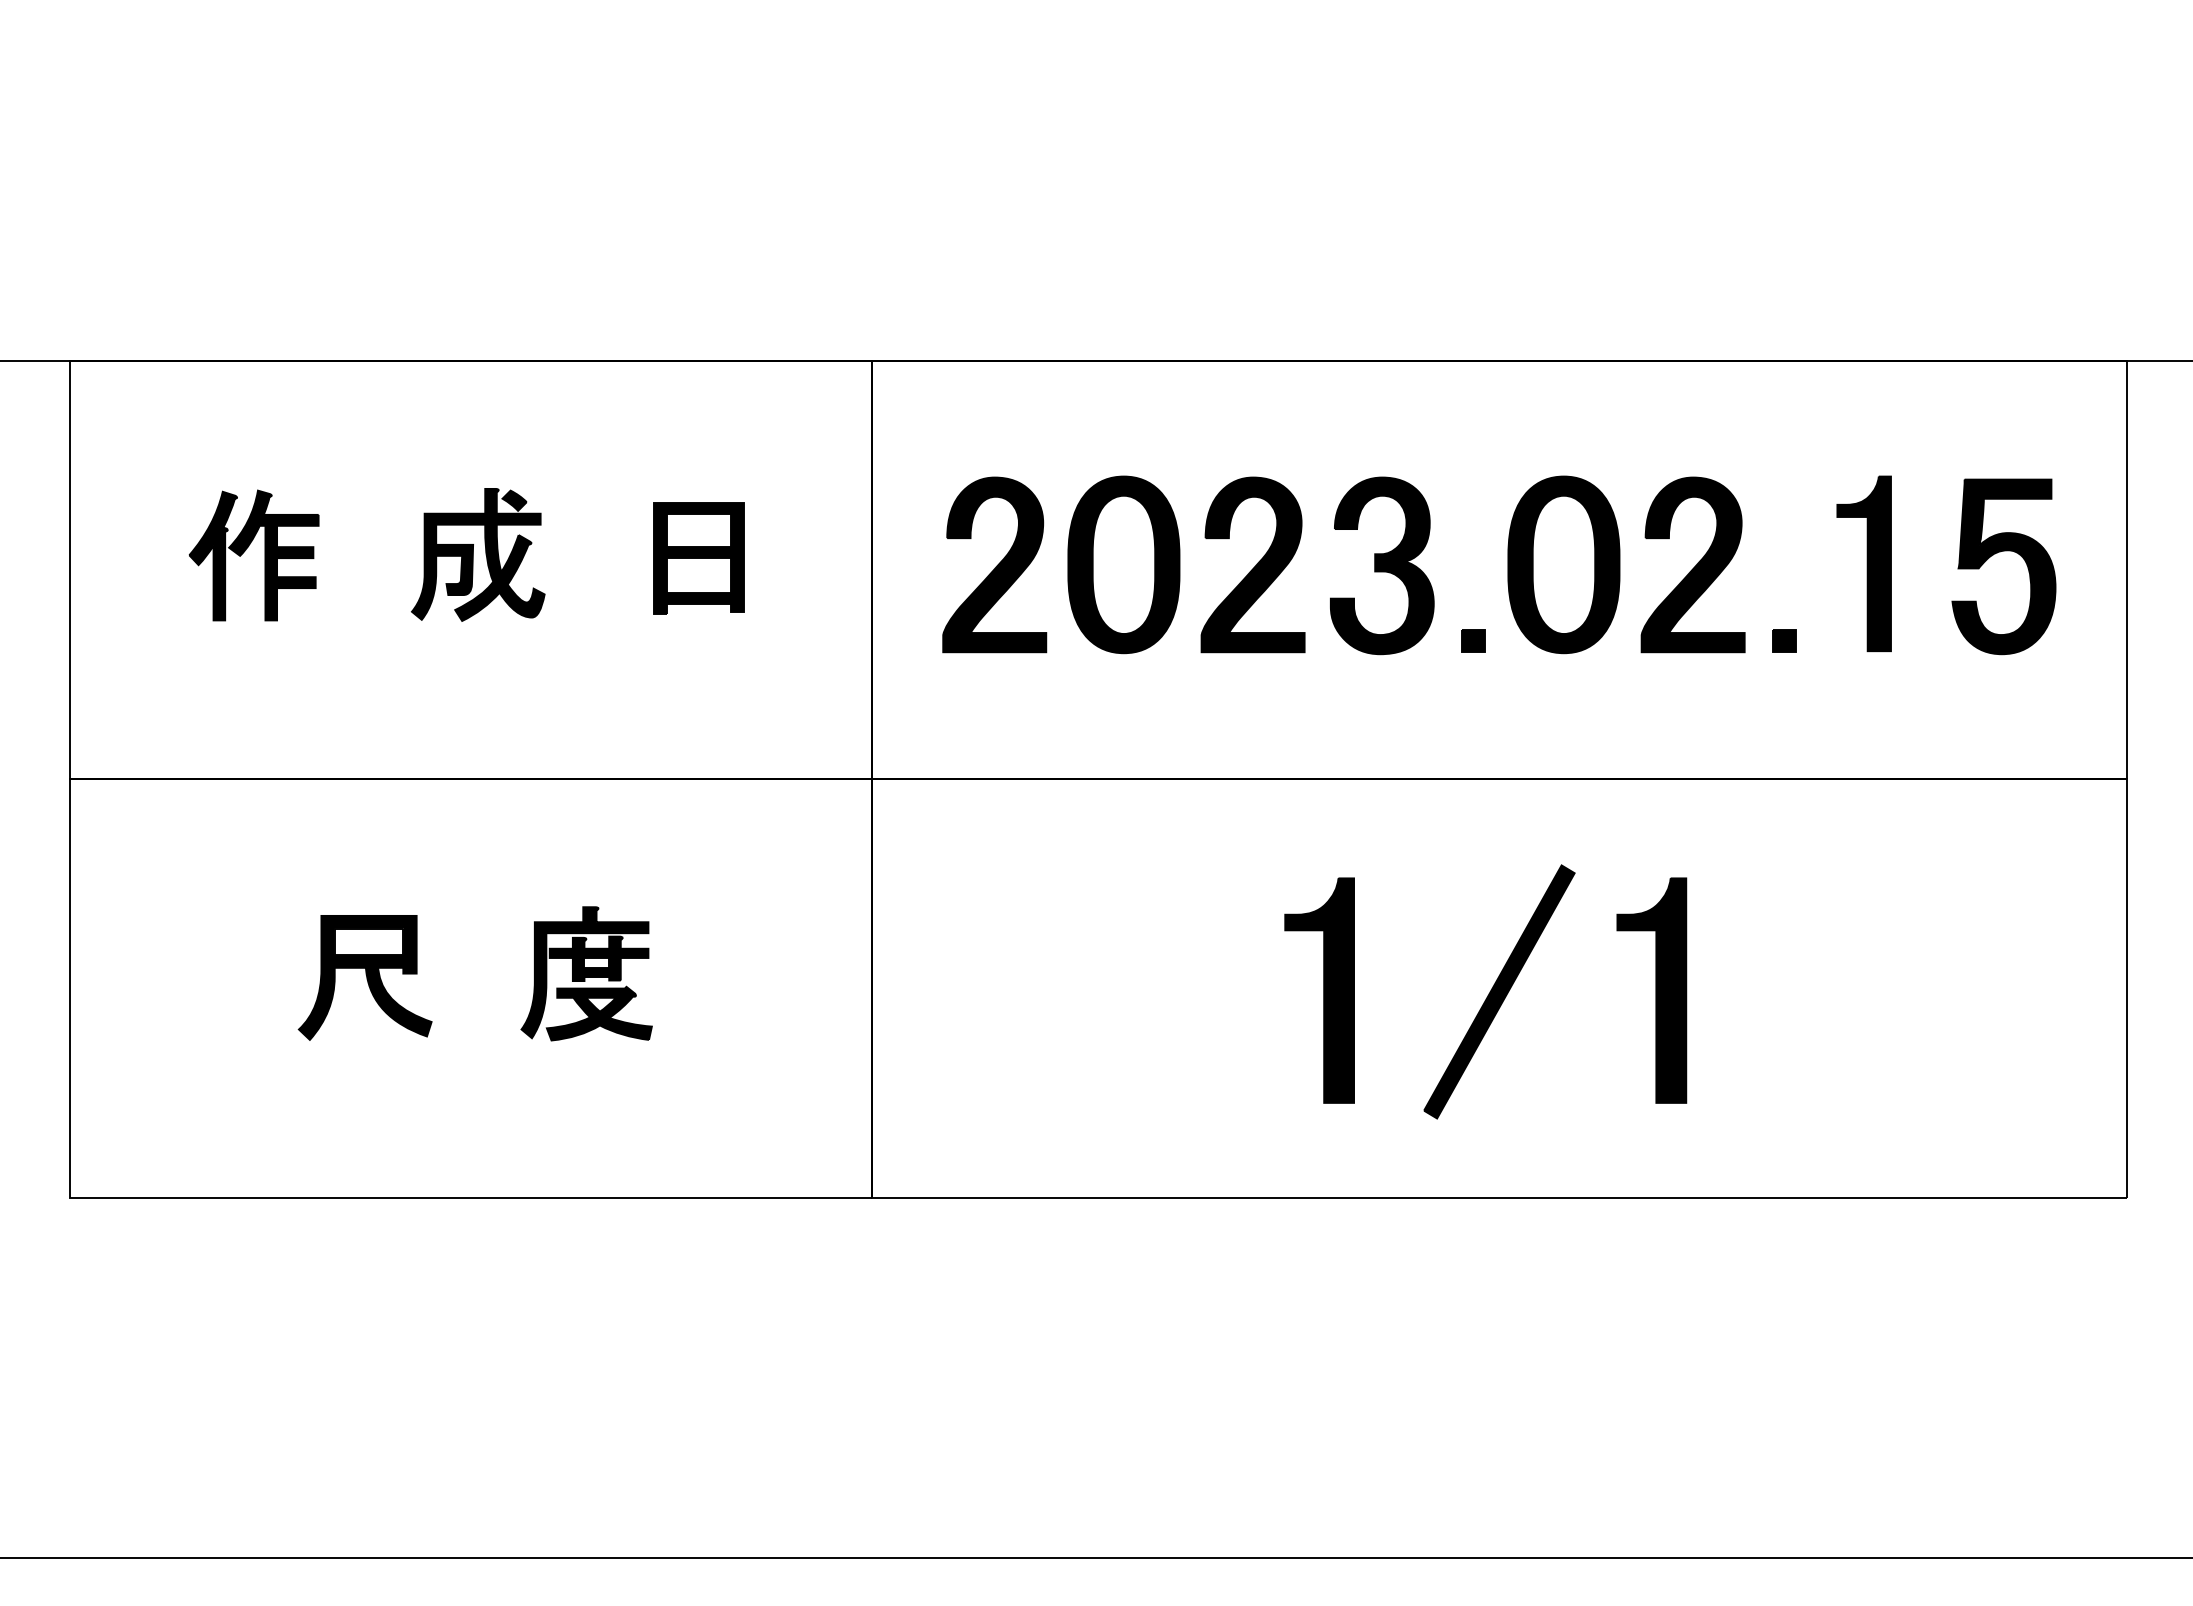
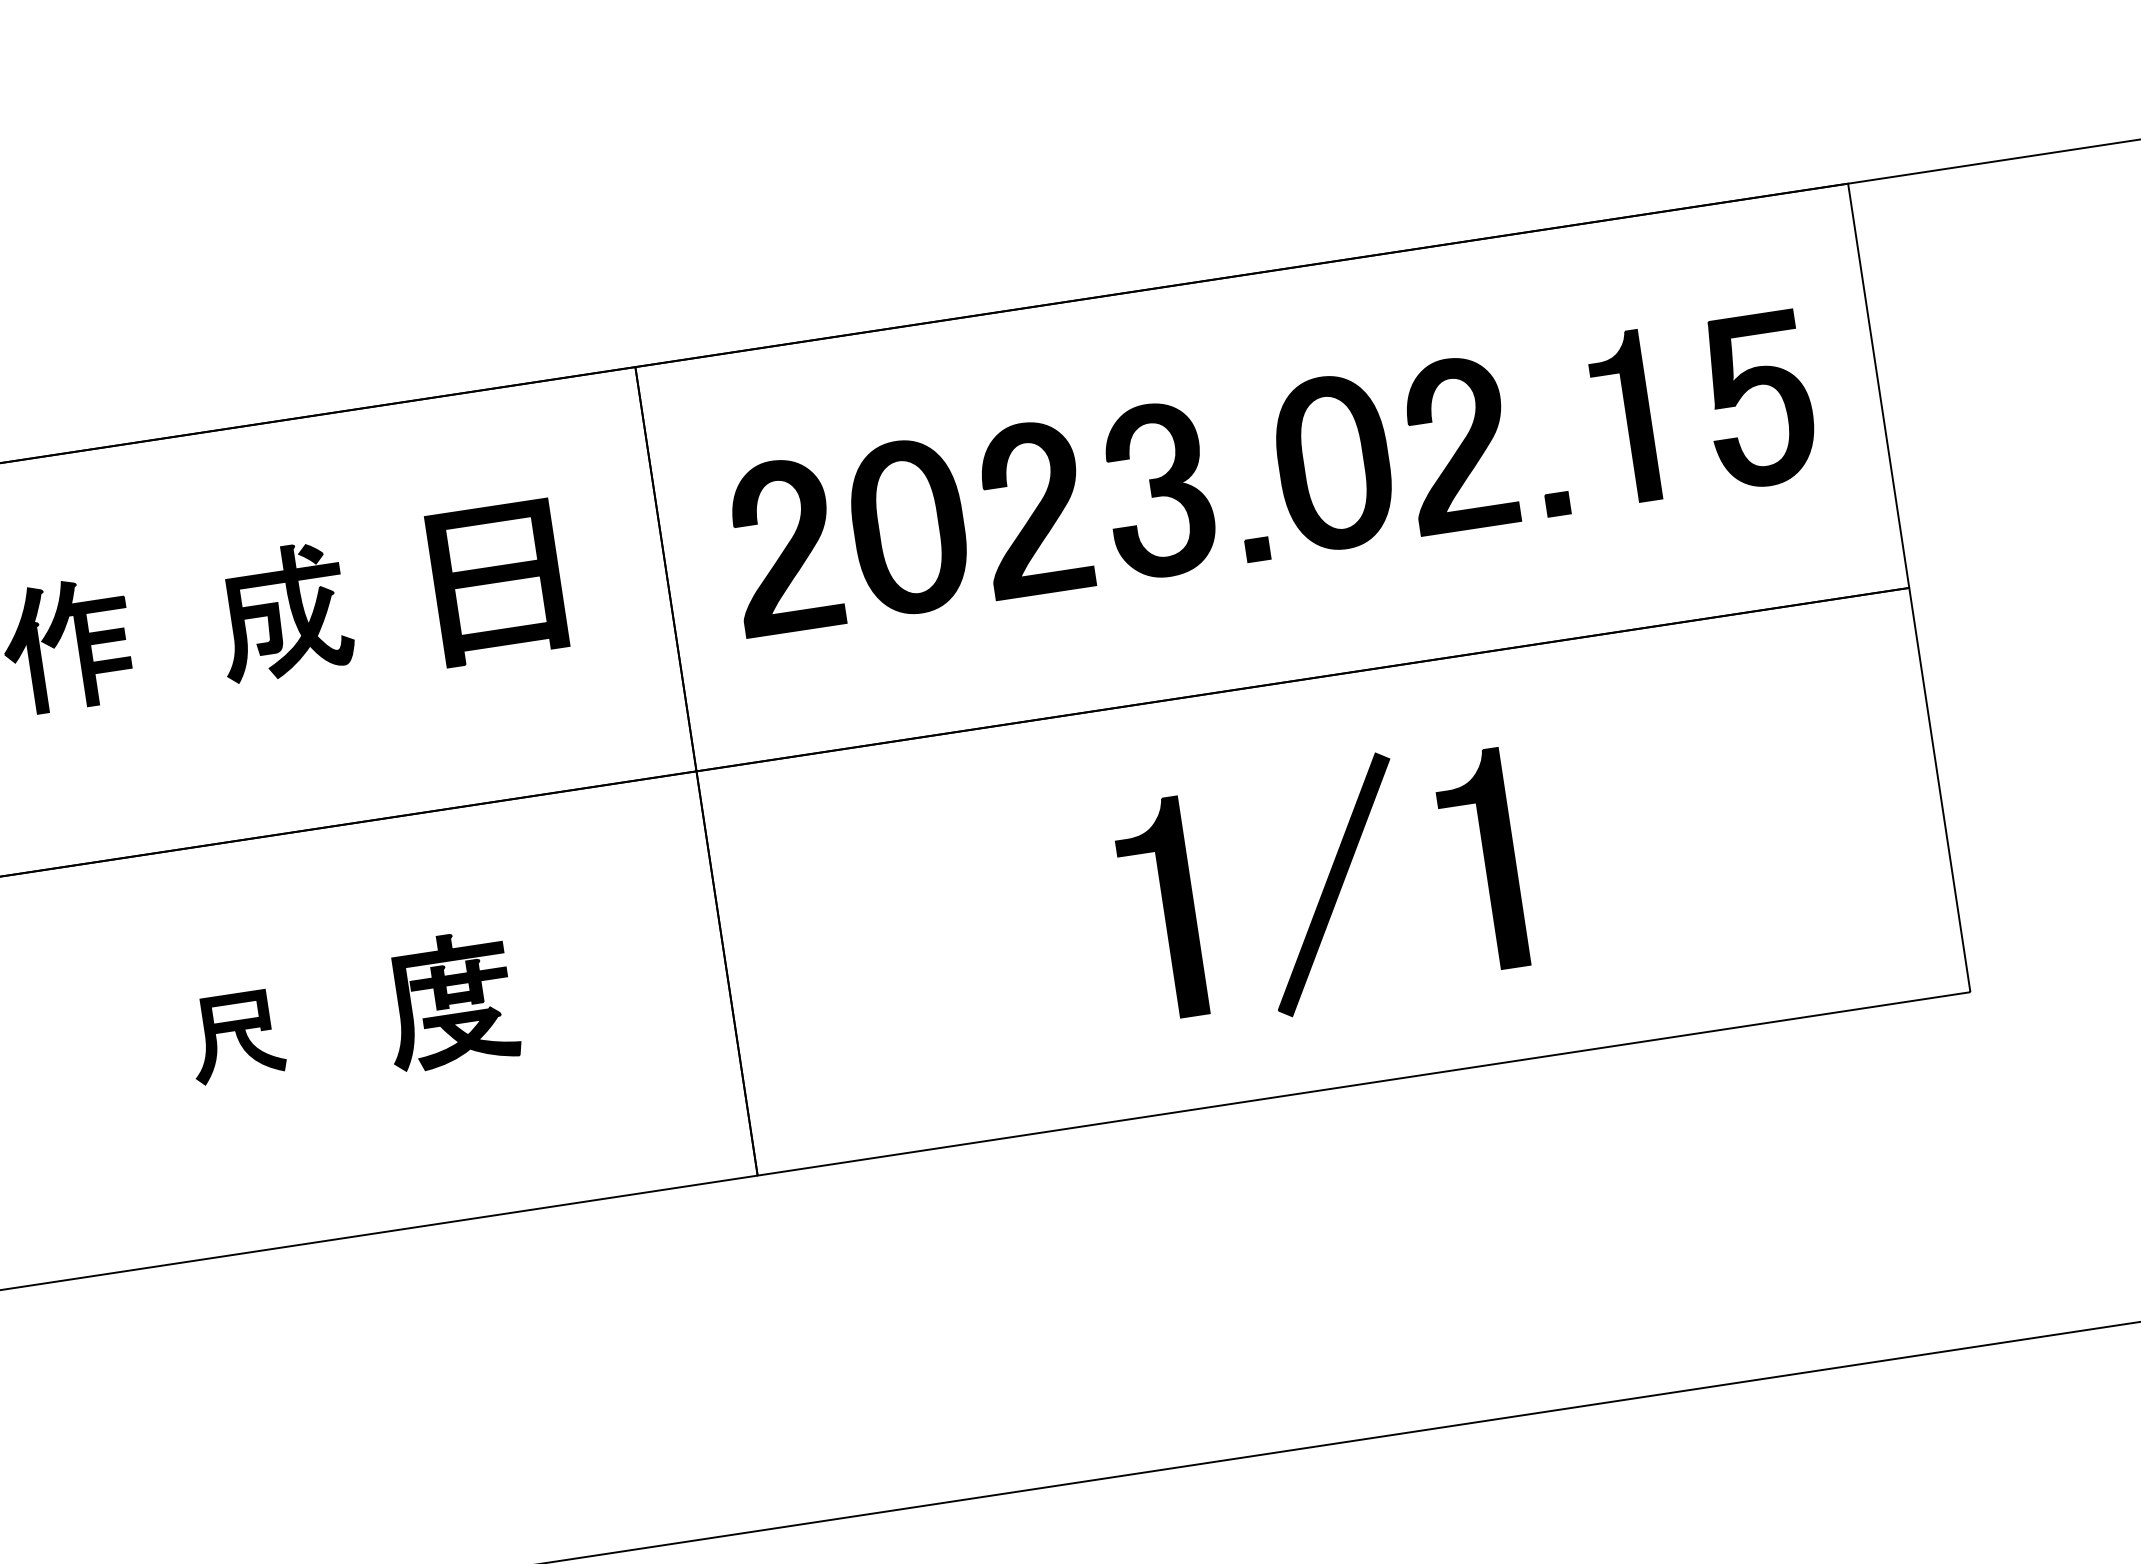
part: (698, 558) -> (497, 583), size x1.4
part: (364, 977) -> (235, 1036), size x0.7

